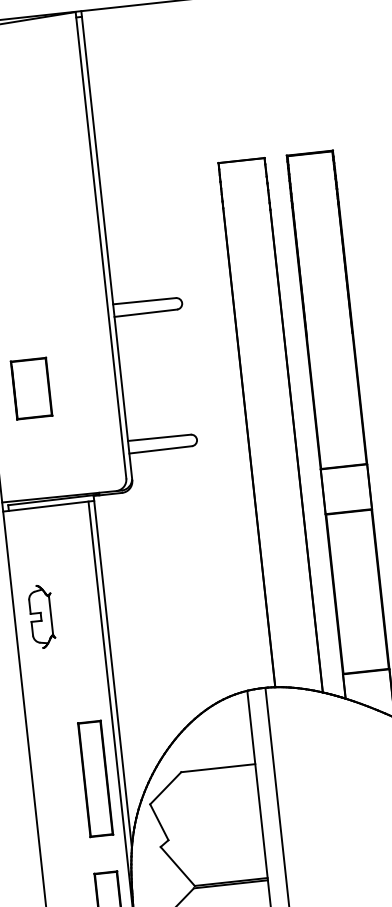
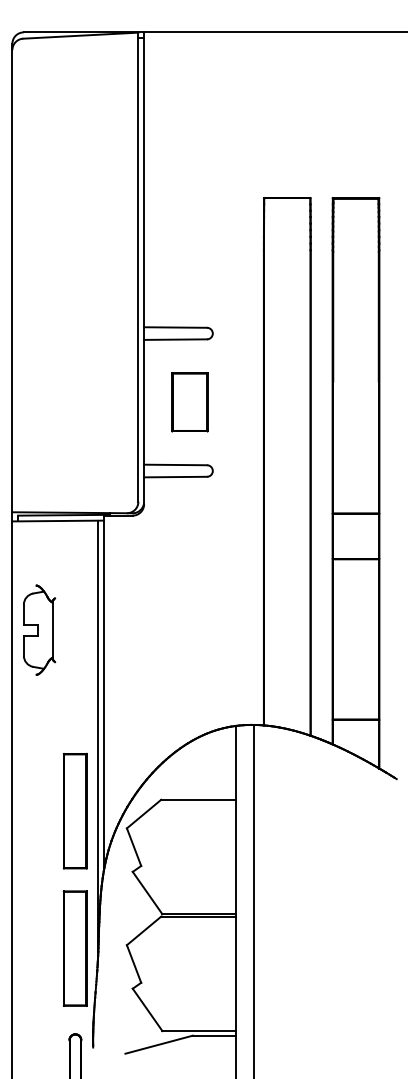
part: (31, 388) -> (189, 402), moved
part: (41, 616) -> (39, 629), size x1.43
part: (94, 778) -> (74, 810), moved

